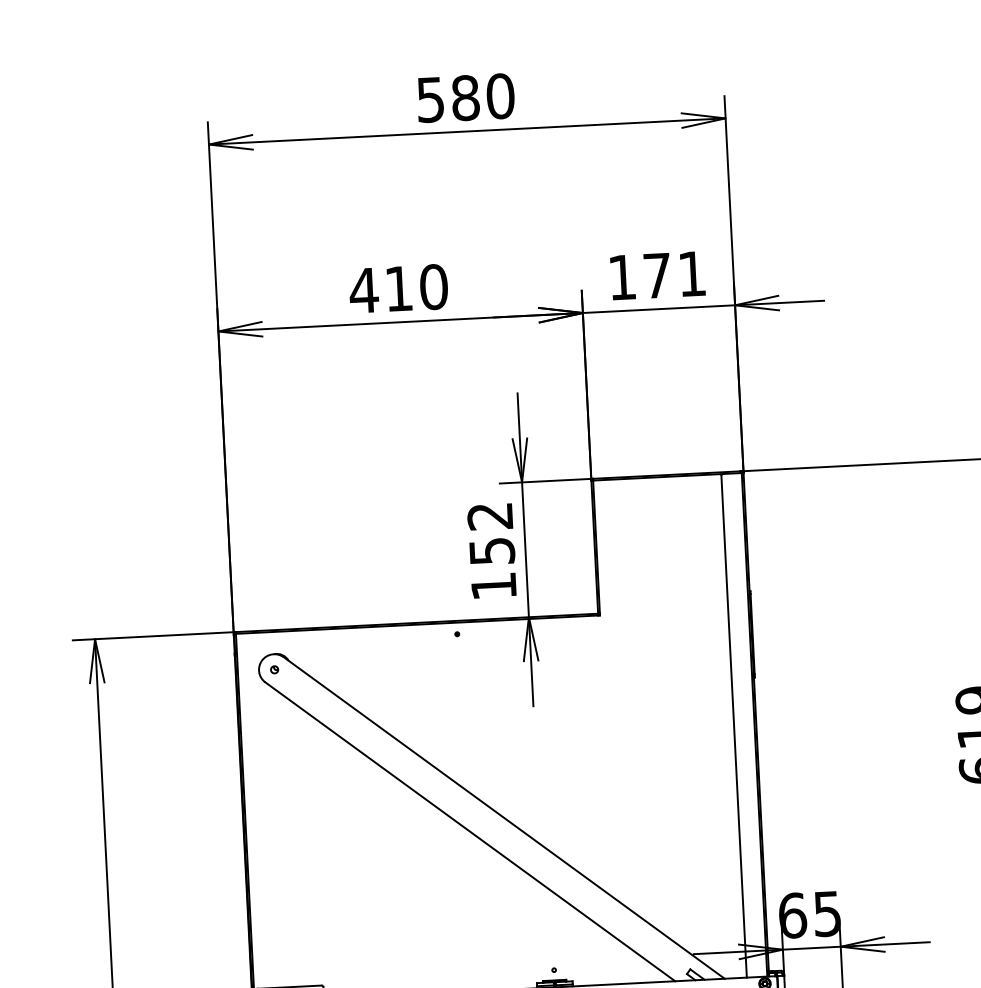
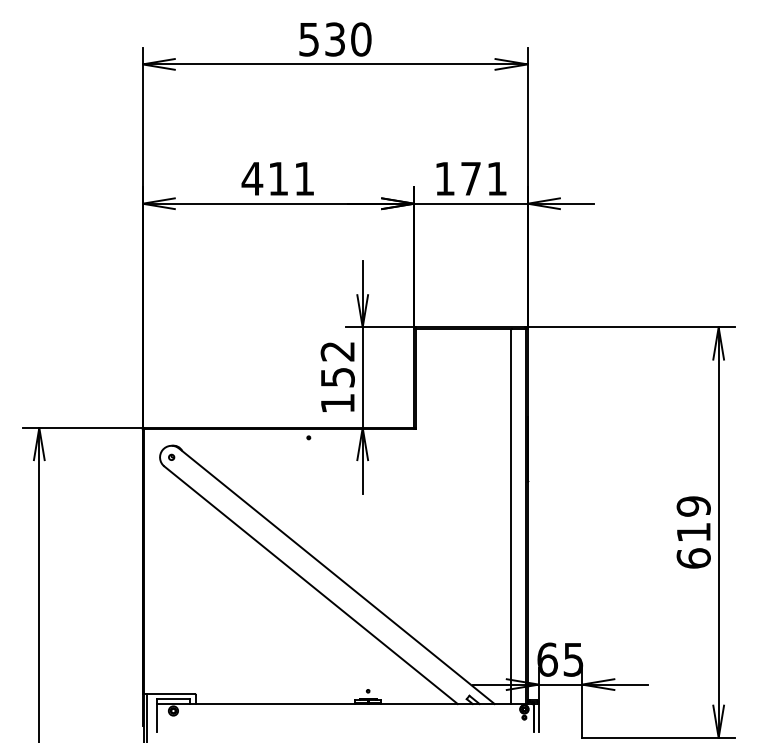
text: (466, 98) -> (335, 39), 580 -> 530
text: (433, 286) -> (304, 178), 410 -> 411

